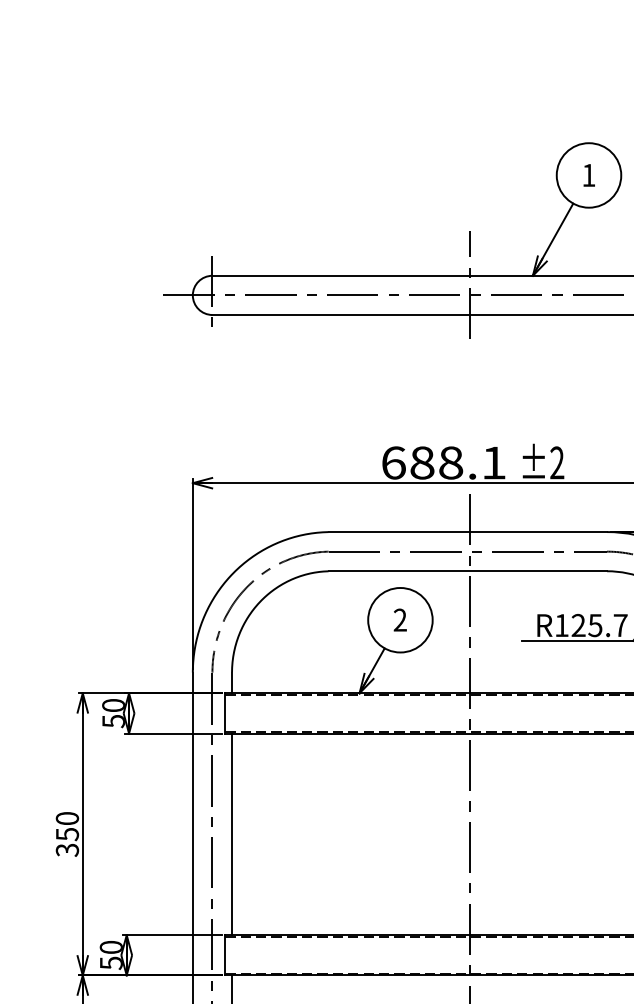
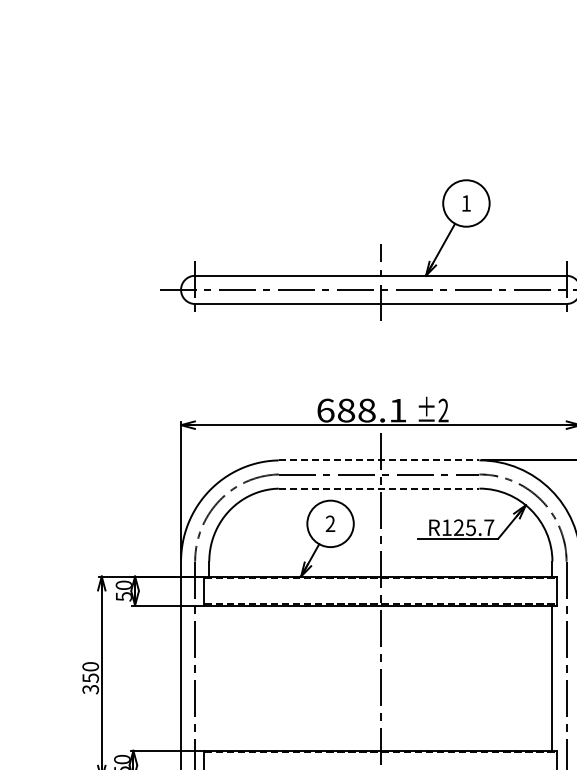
line: (468, 532) -> (379, 460), solid -> dashed
line: (468, 571) -> (379, 488), solid -> dashed
line: (232, 833) -> (209, 677), removed

